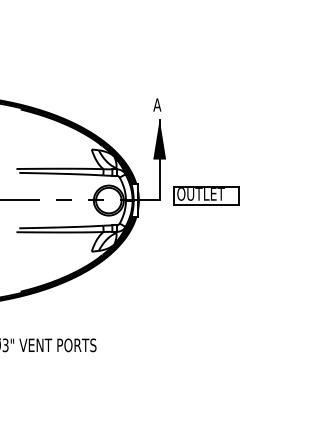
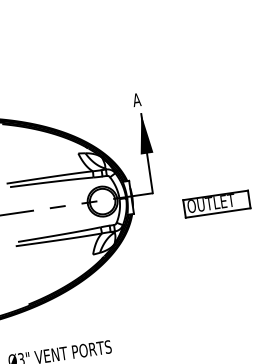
part: (206, 195) -> (216, 204), moved

